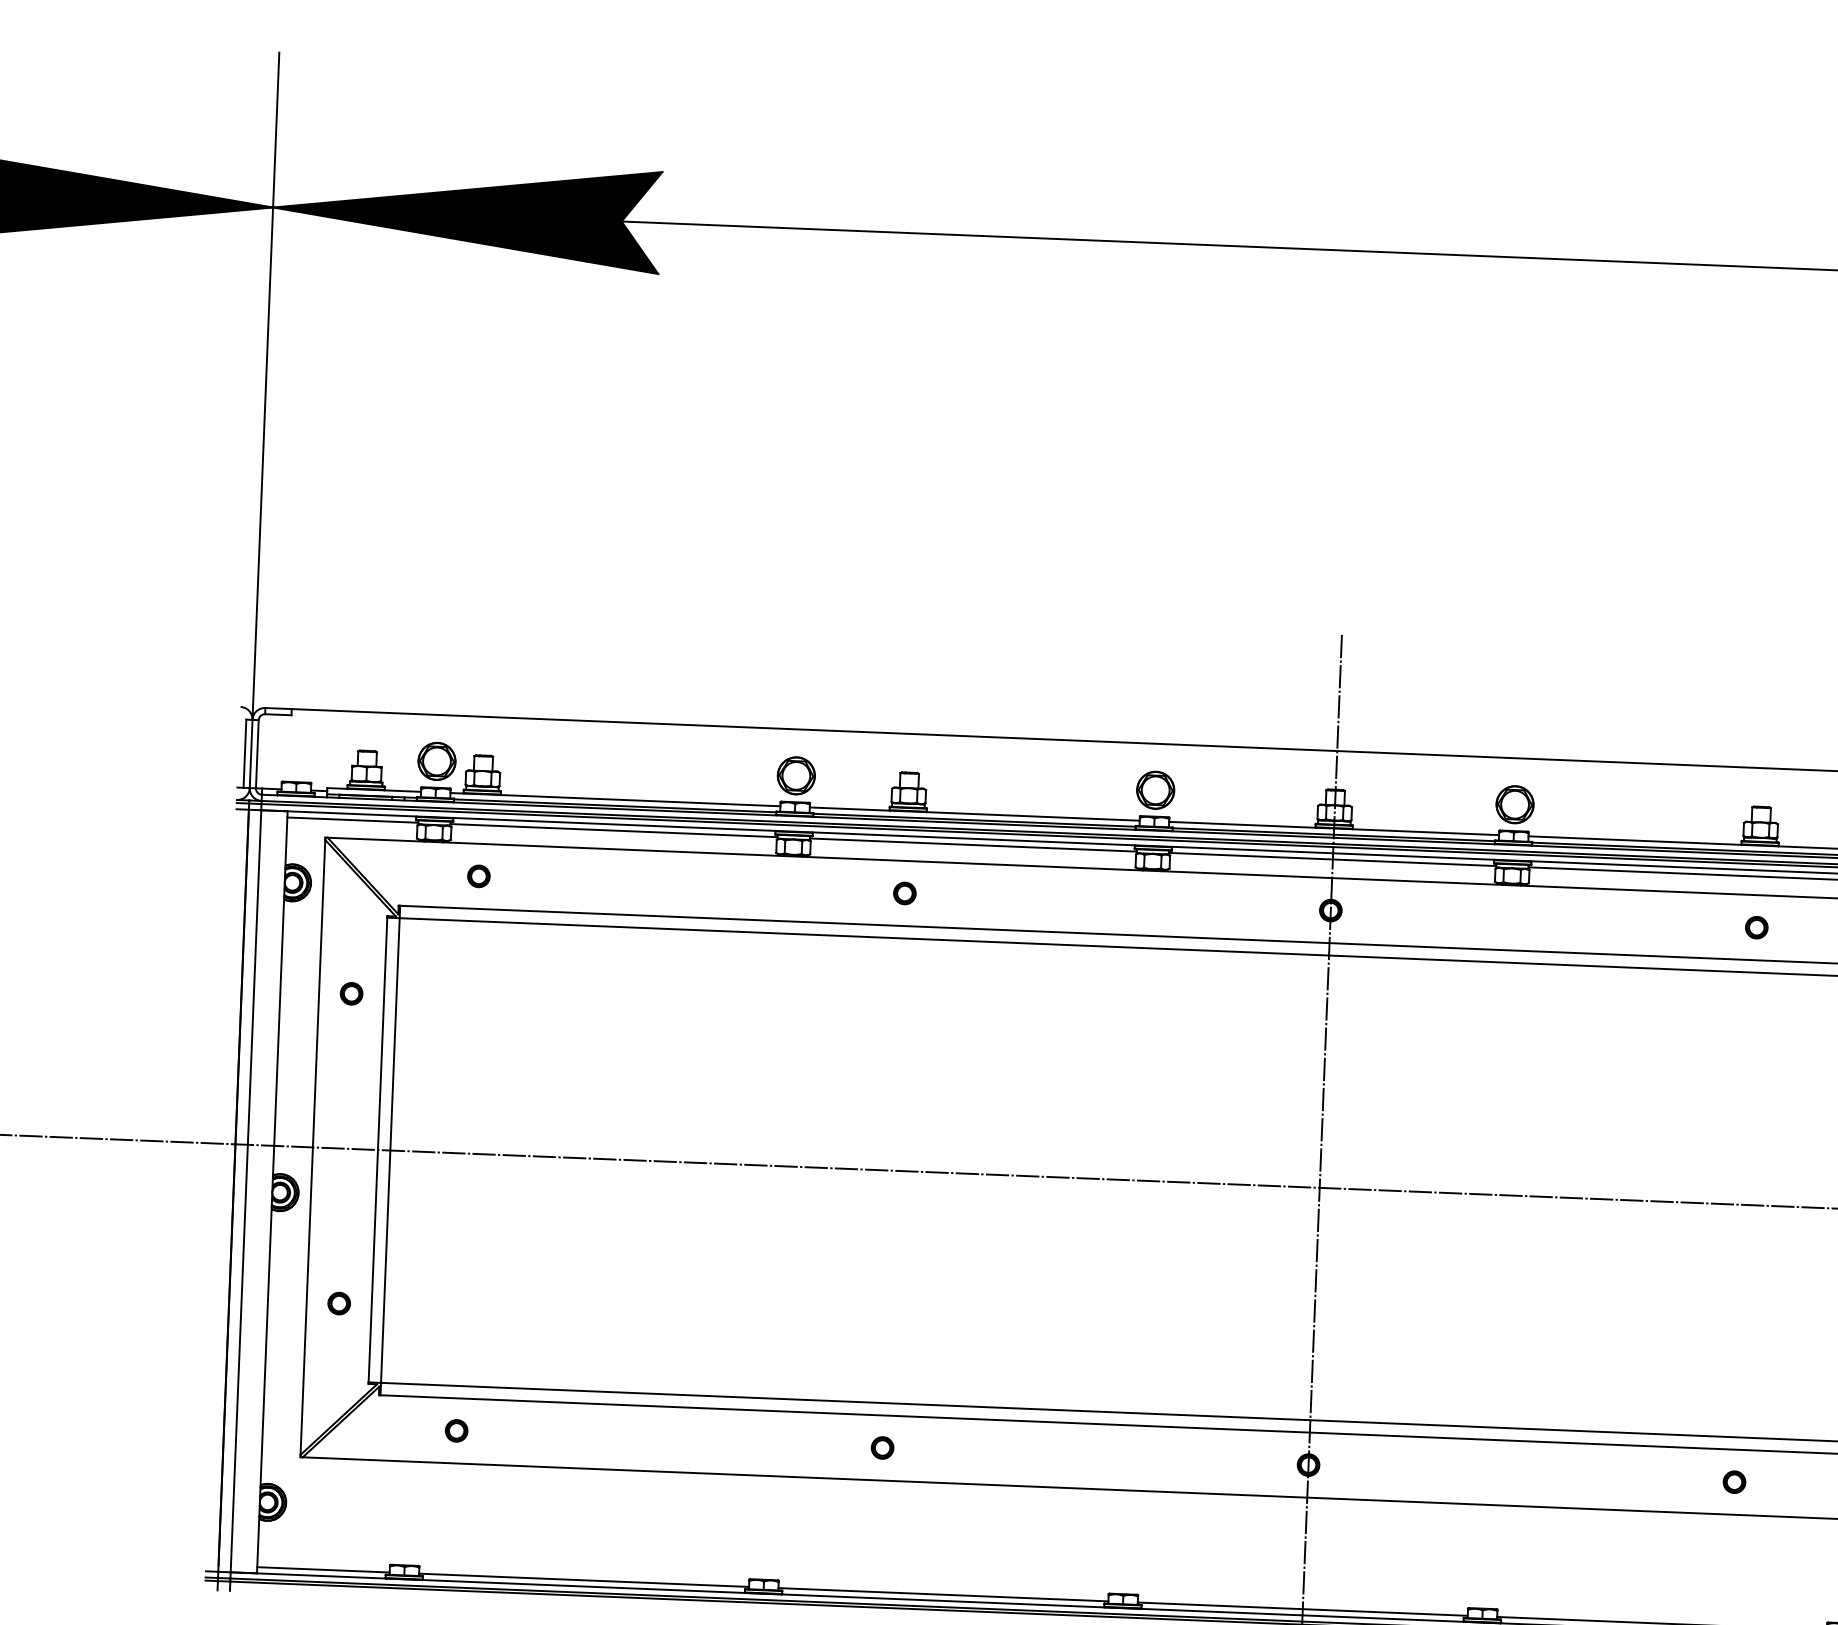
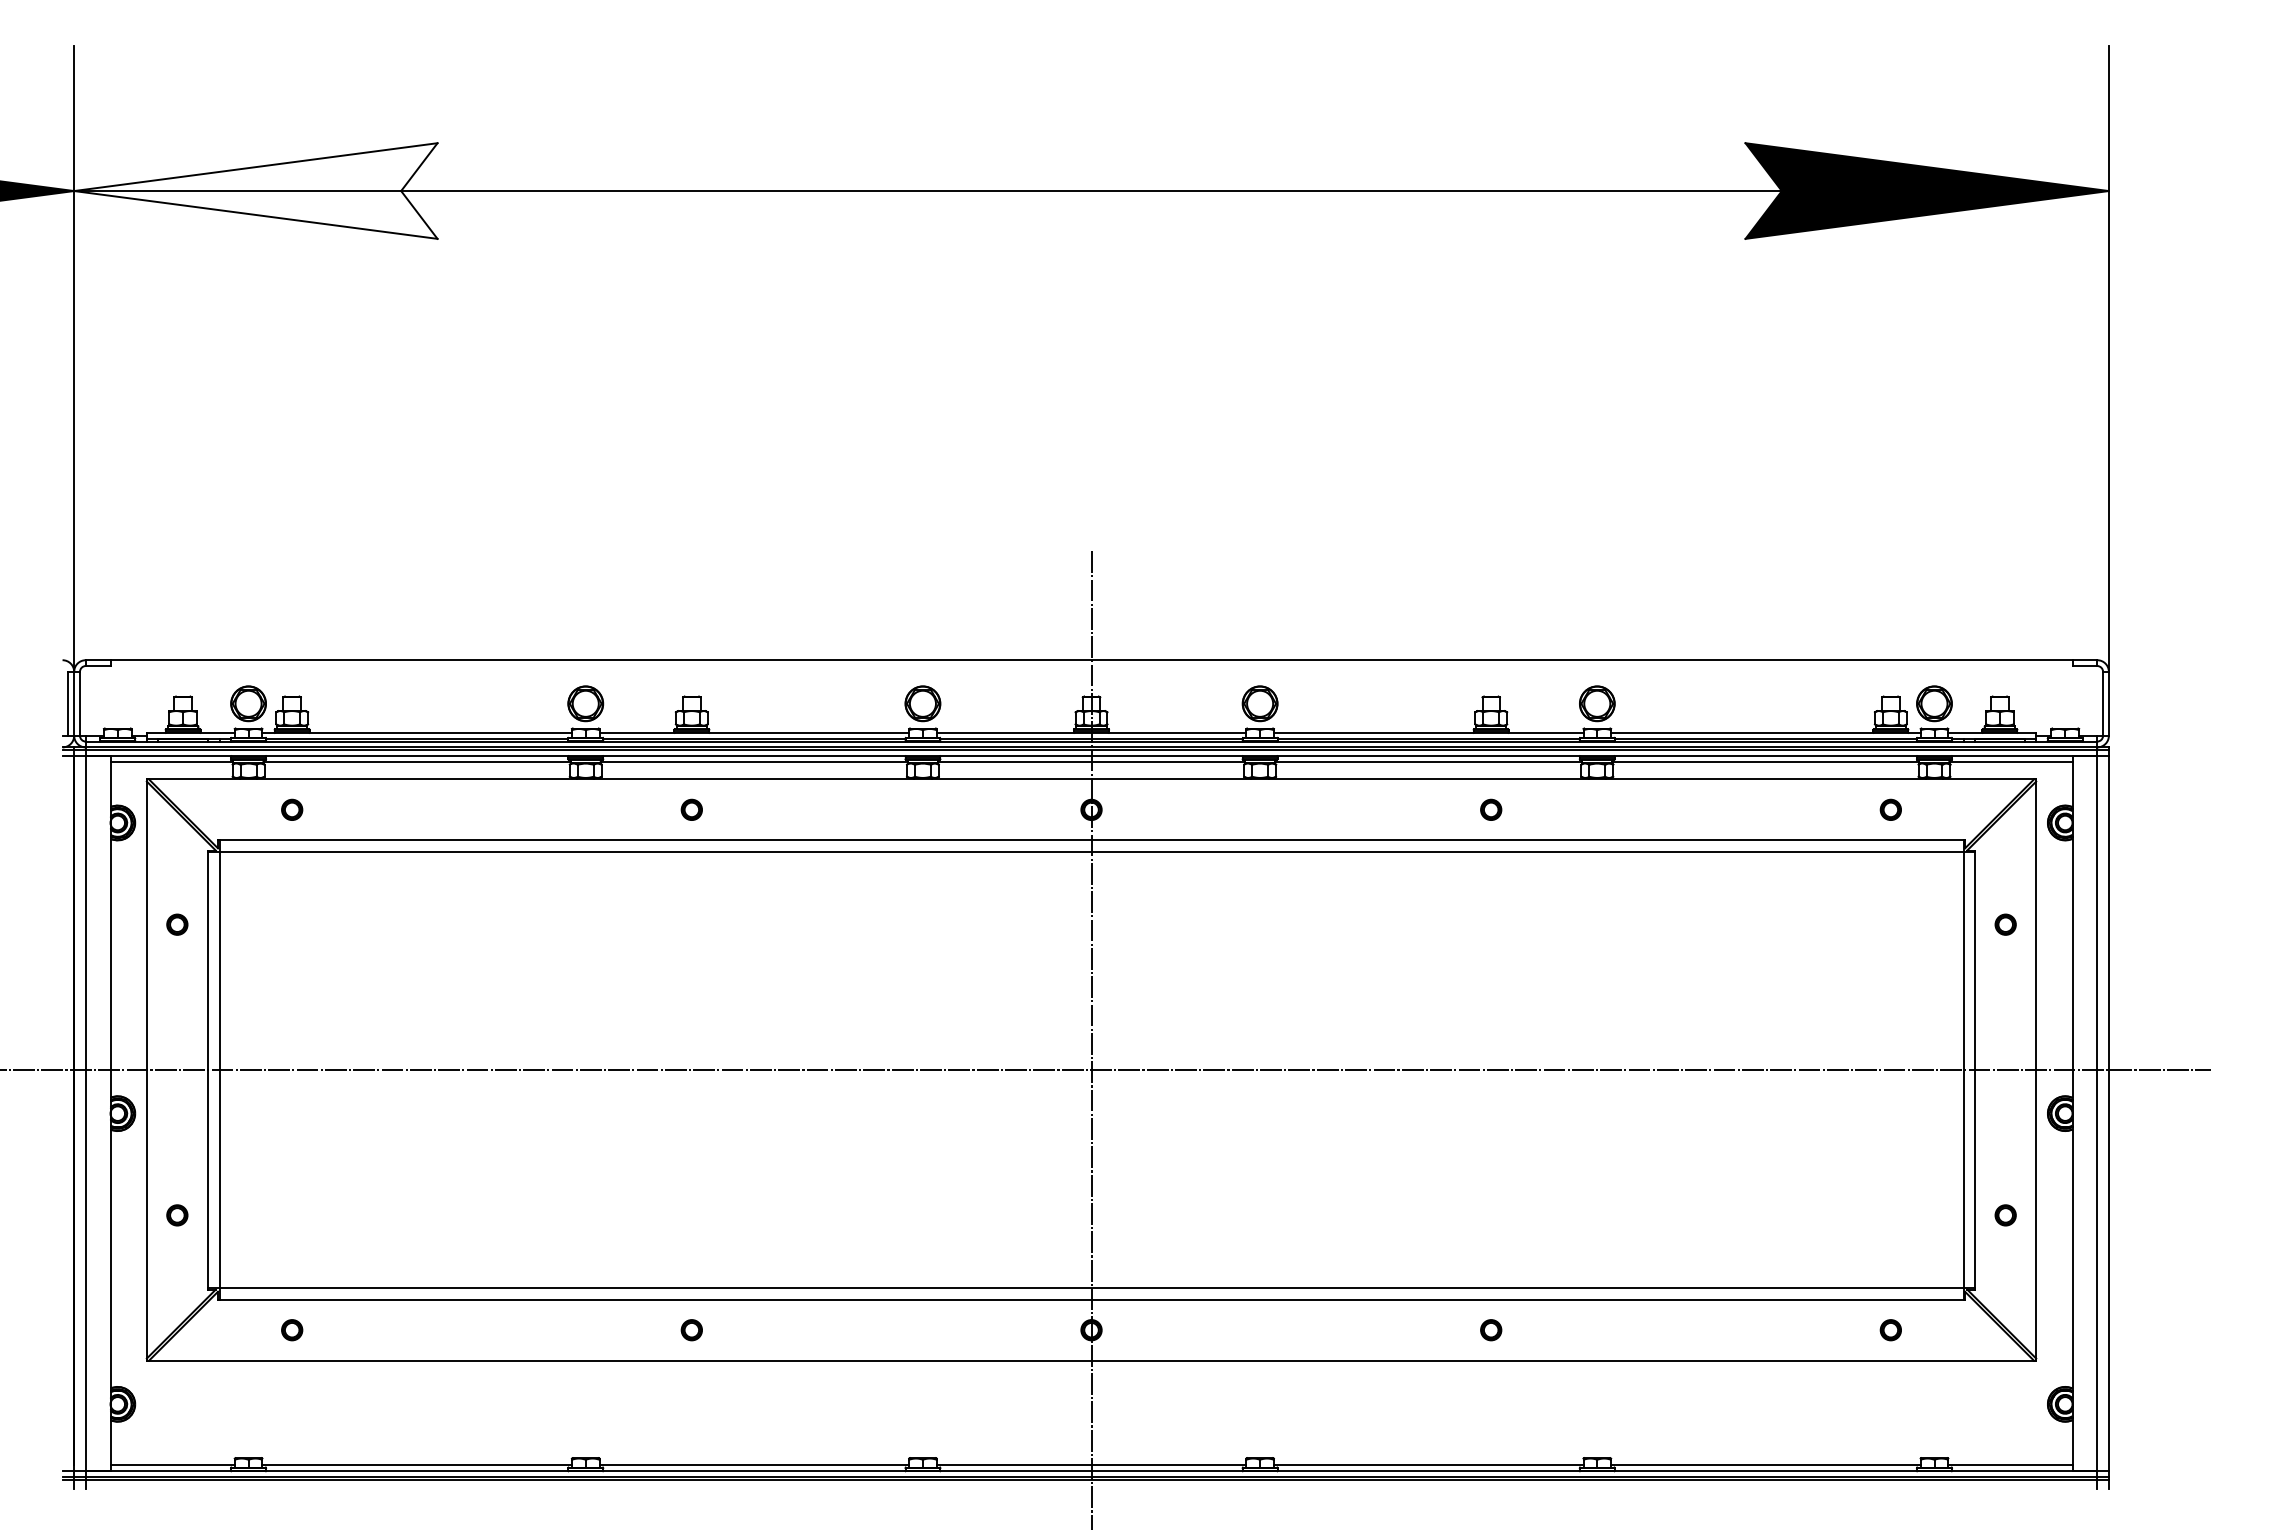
fill: (466, 214) -> (255, 190), removed

